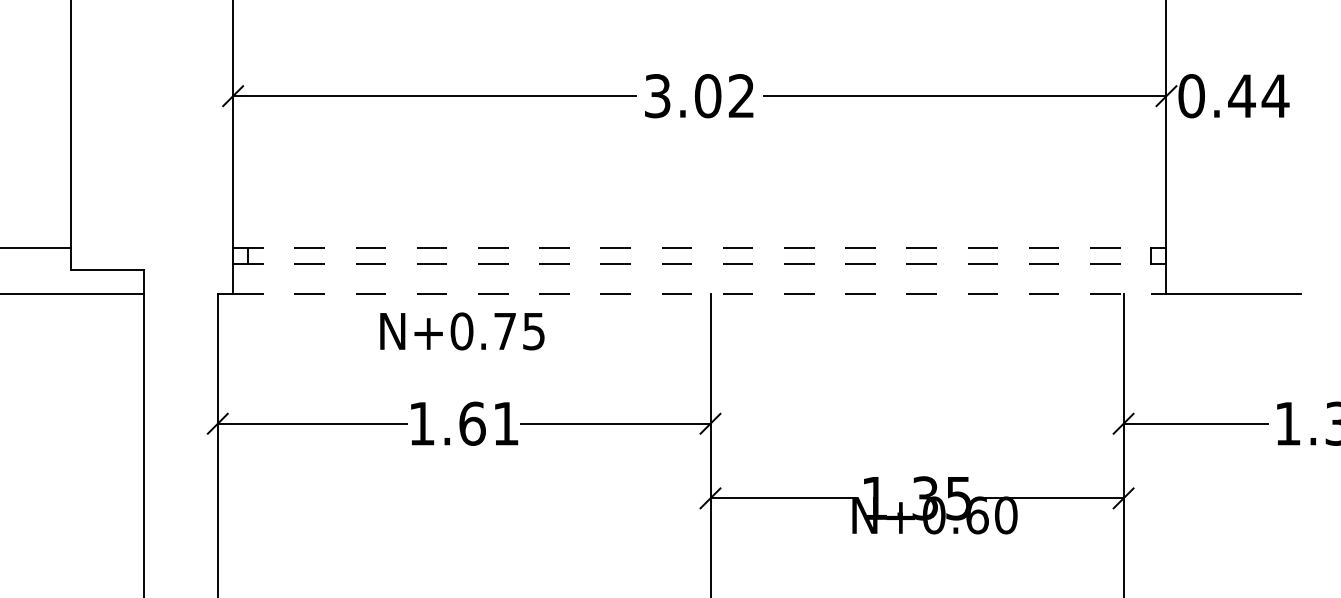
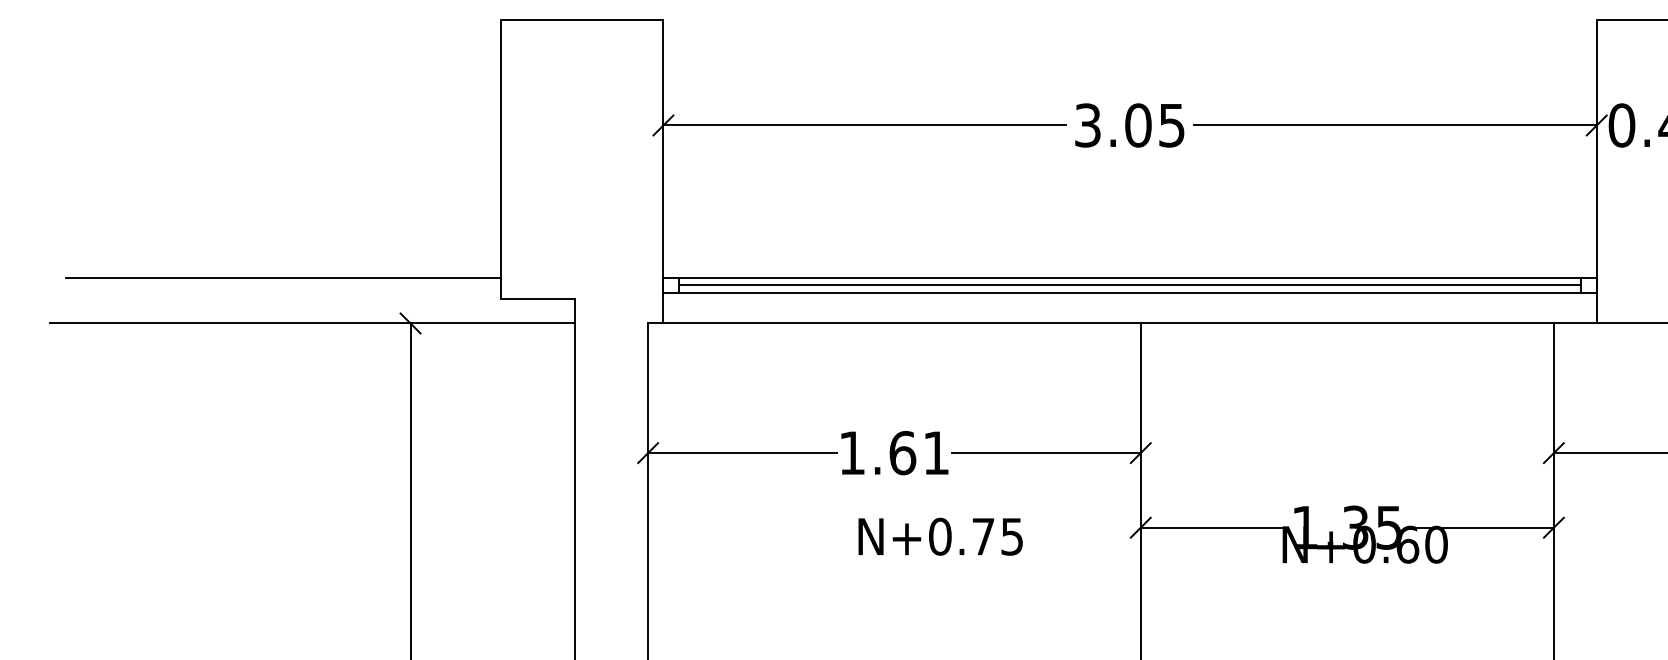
text: (741, 96) -> (1171, 125), 3.02 -> 3.05
line: (692, 248) -> (1122, 277), dashed -> solid
line: (699, 256) -> (1129, 285), added
line: (692, 263) -> (1122, 292), dashed -> solid
line: (700, 294) -> (1130, 323), dashed -> solid
text: (462, 331) -> (940, 536), moved

